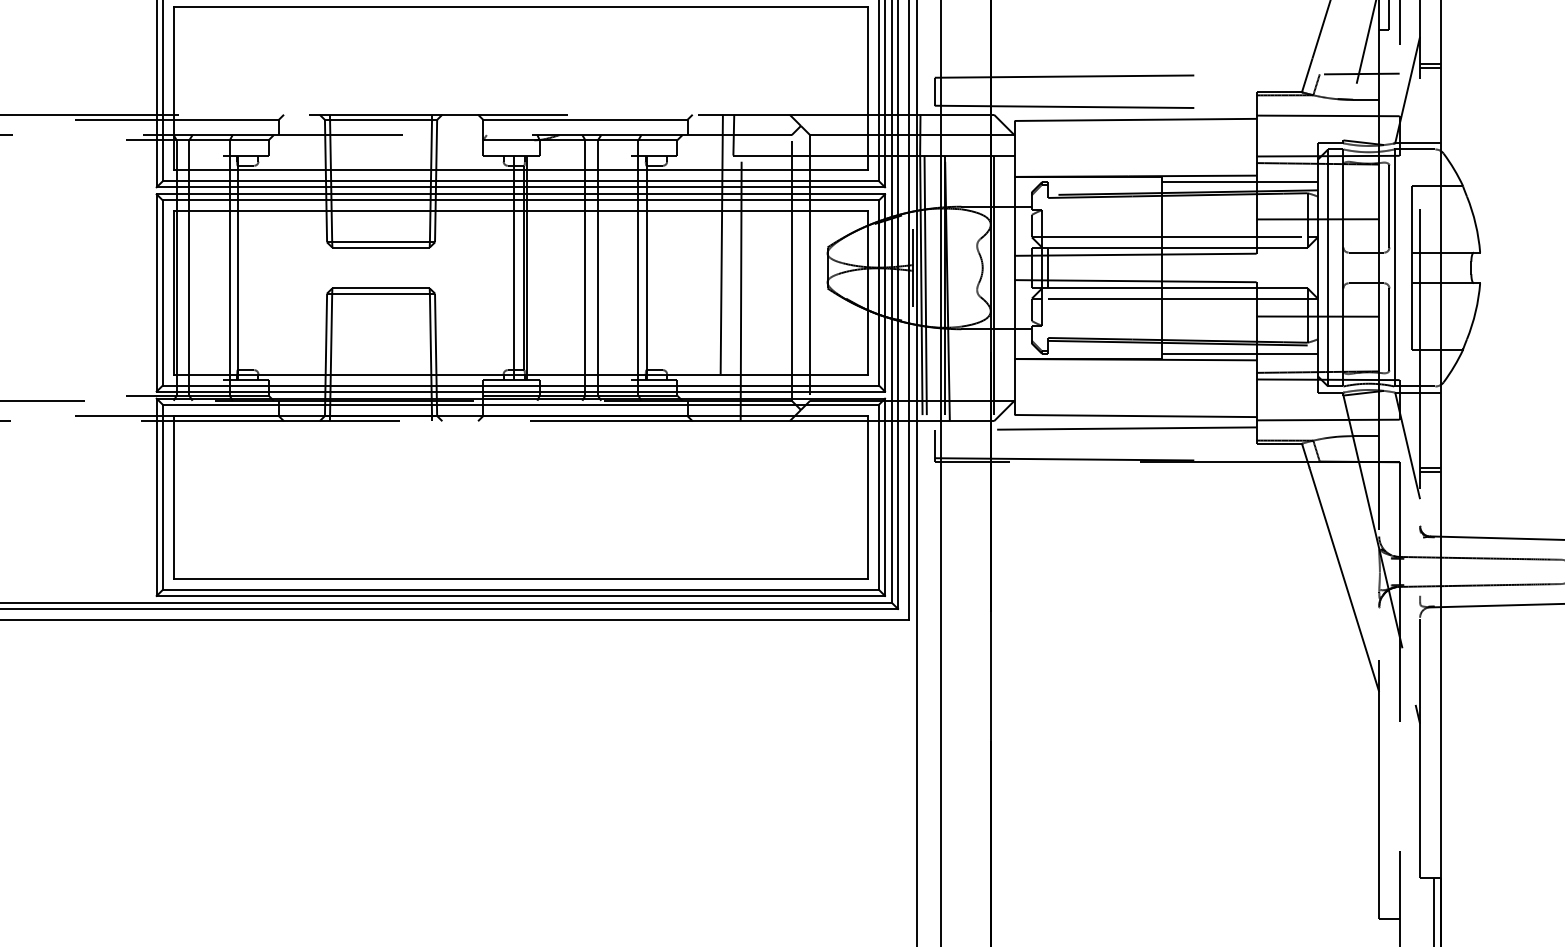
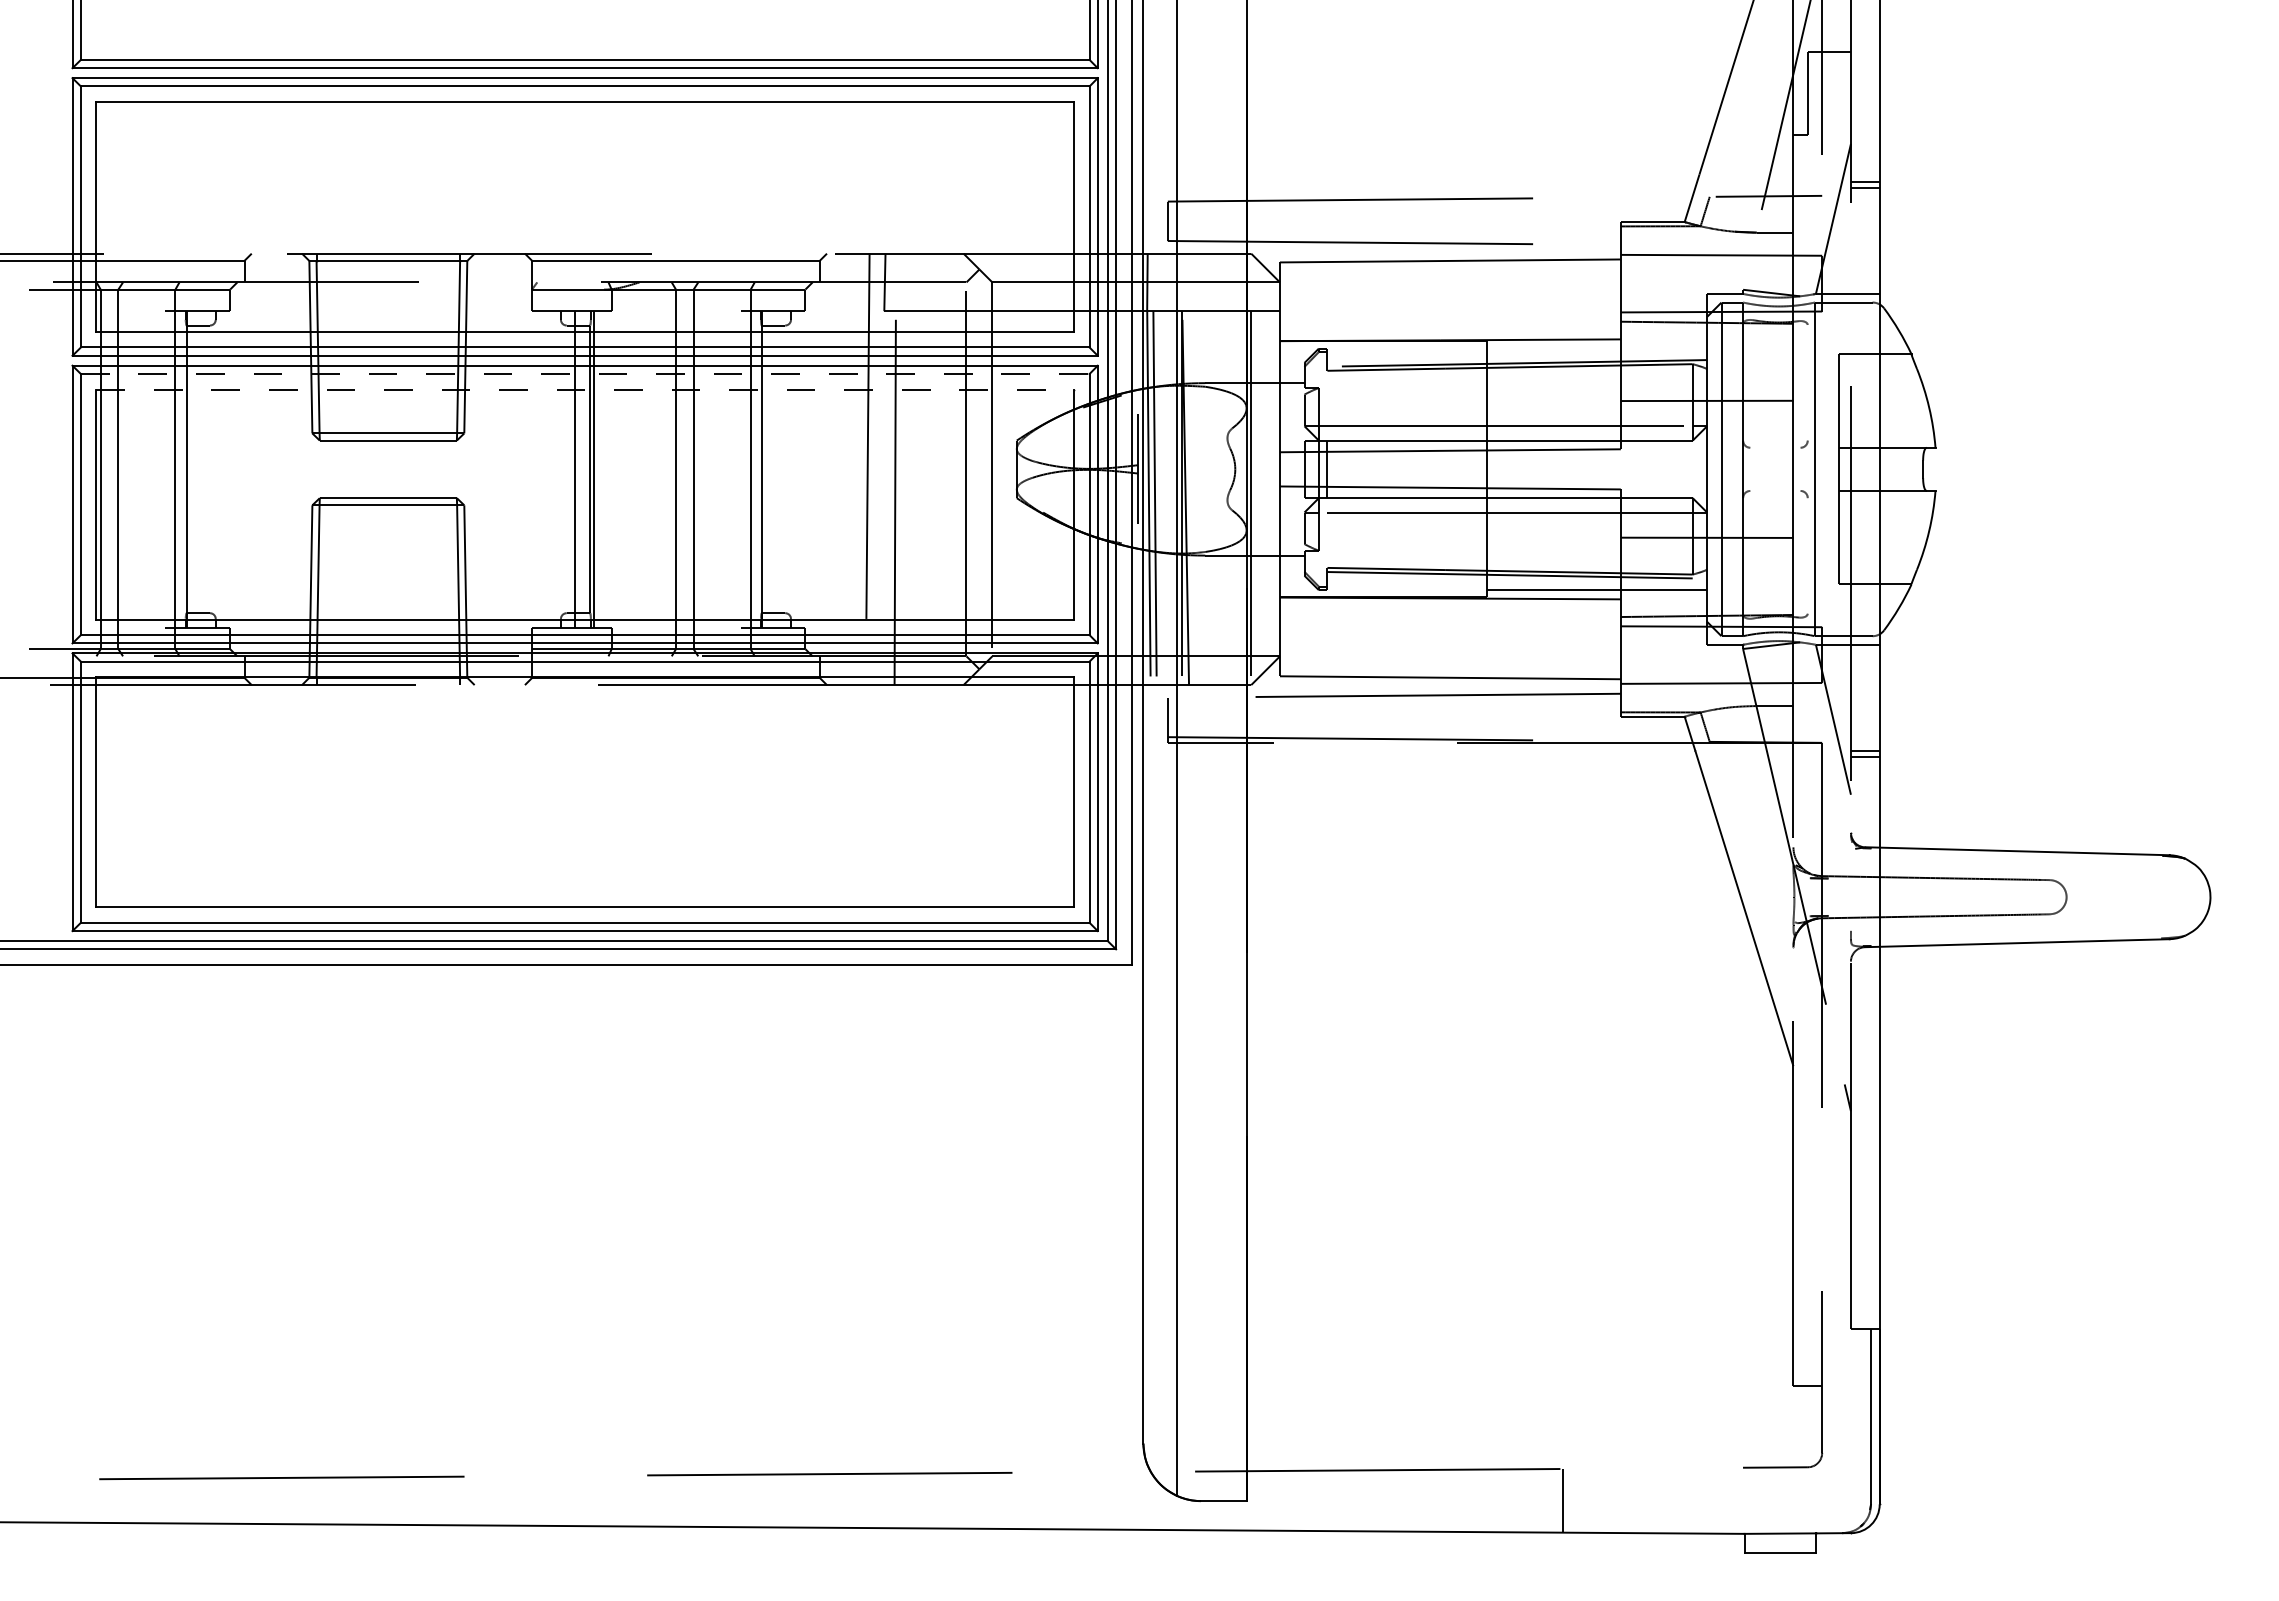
line: (1240, 182) -> (1597, 348), removed
line: (521, 200) -> (585, 374), solid -> dashed
line: (1389, 206) -> (1807, 382), removed
line: (521, 211) -> (585, 389), solid -> dashed
line: (1366, 252) -> (1775, 447), removed
line: (1366, 282) -> (1775, 490), removed
line: (1389, 329) -> (1807, 555), removed

